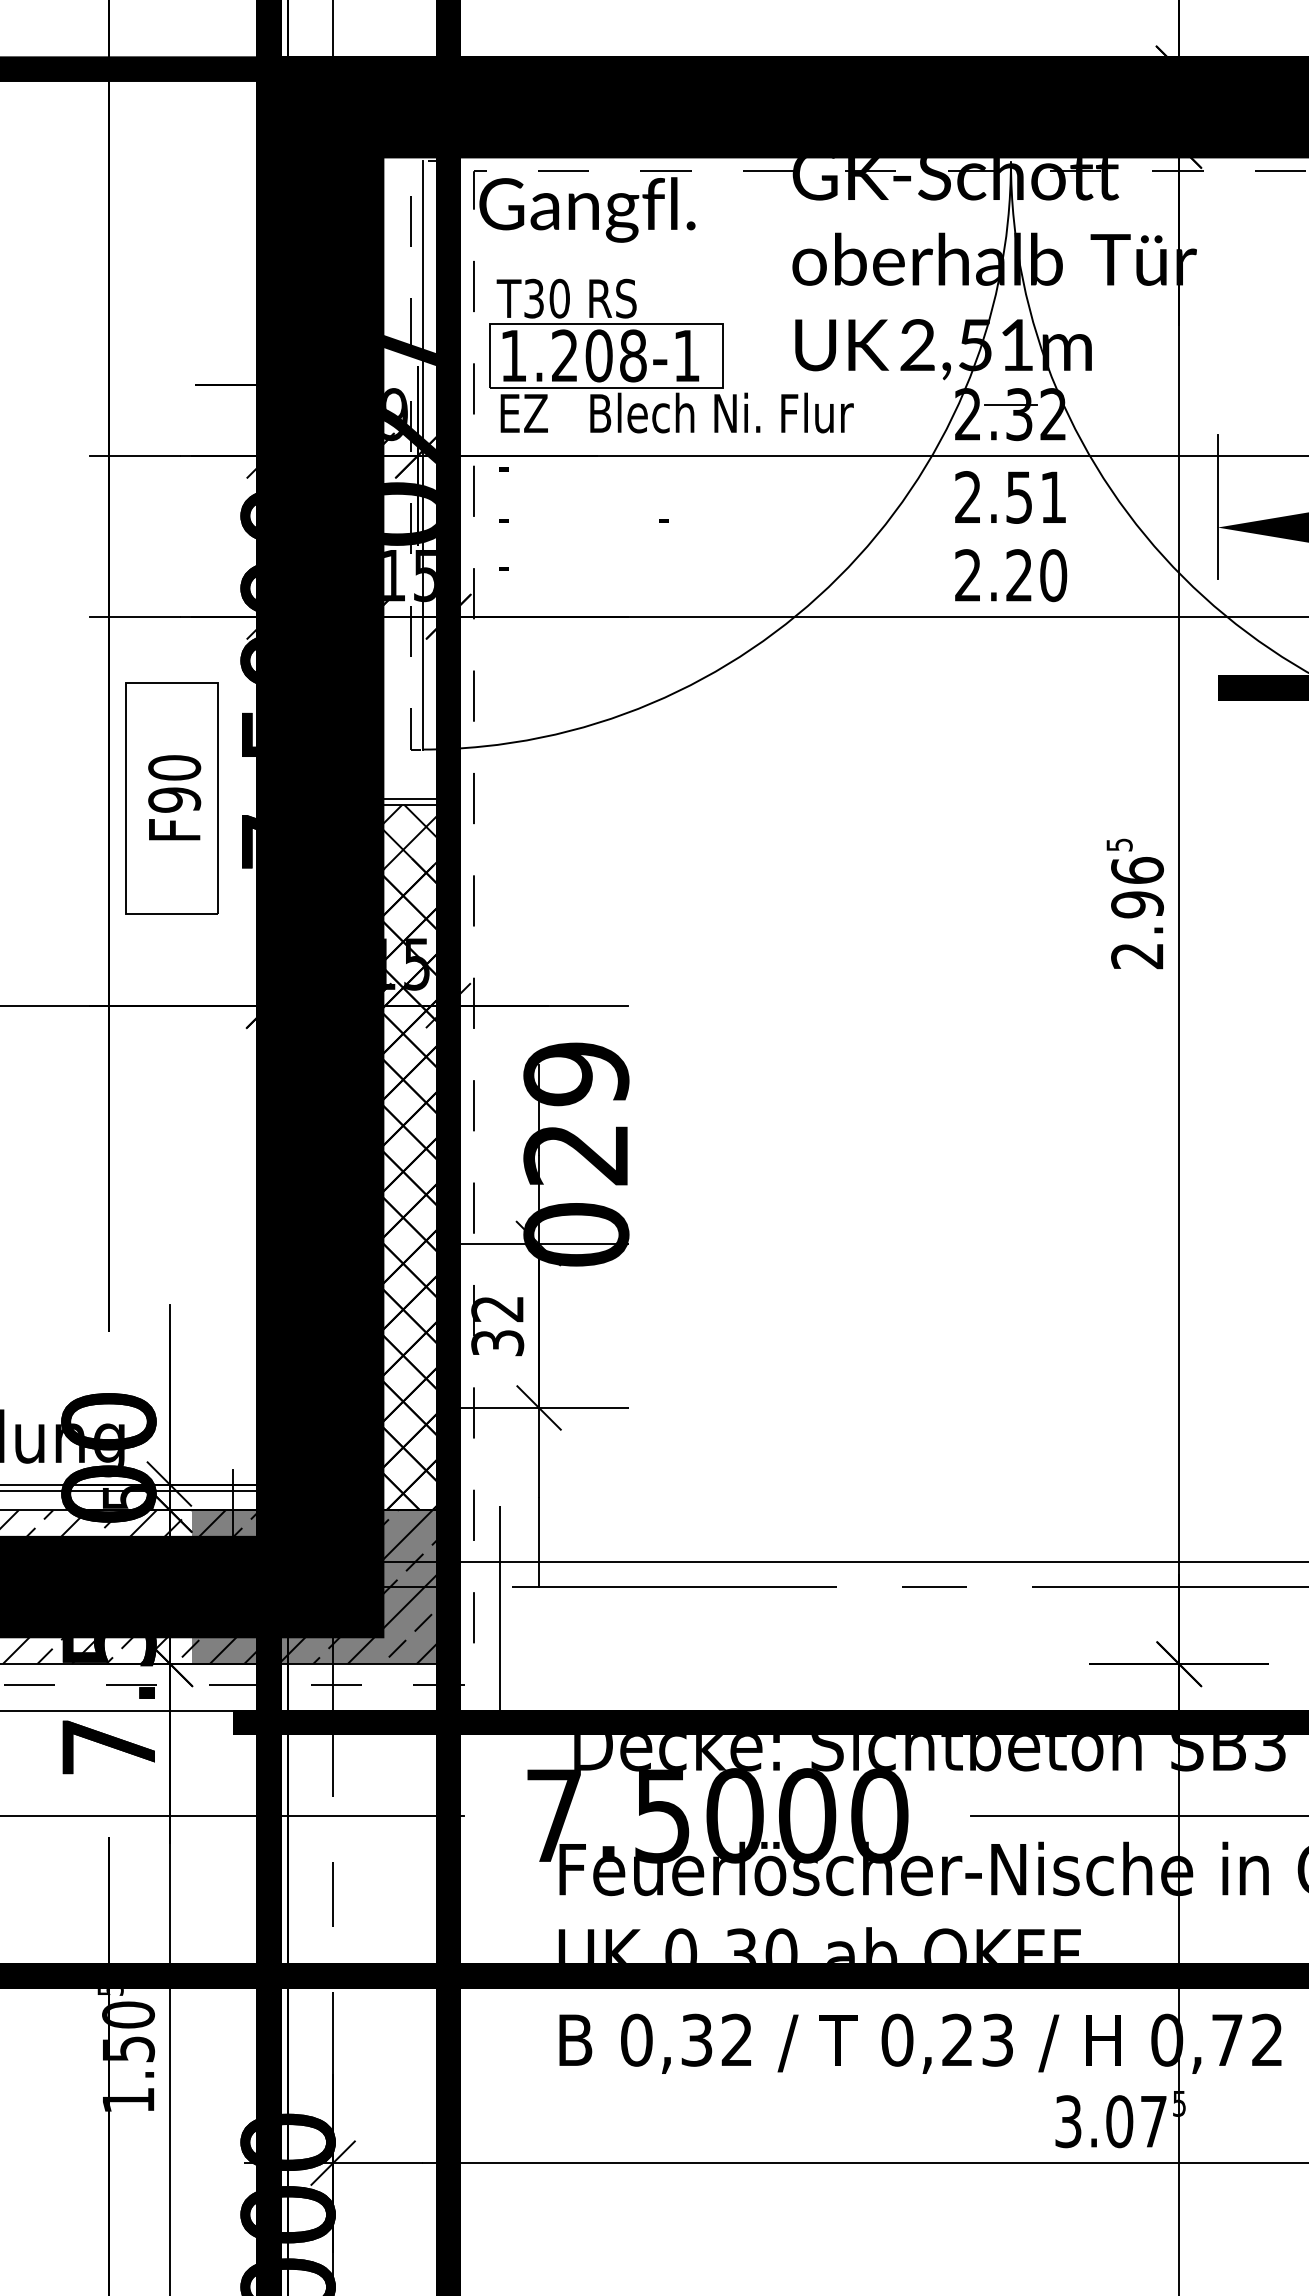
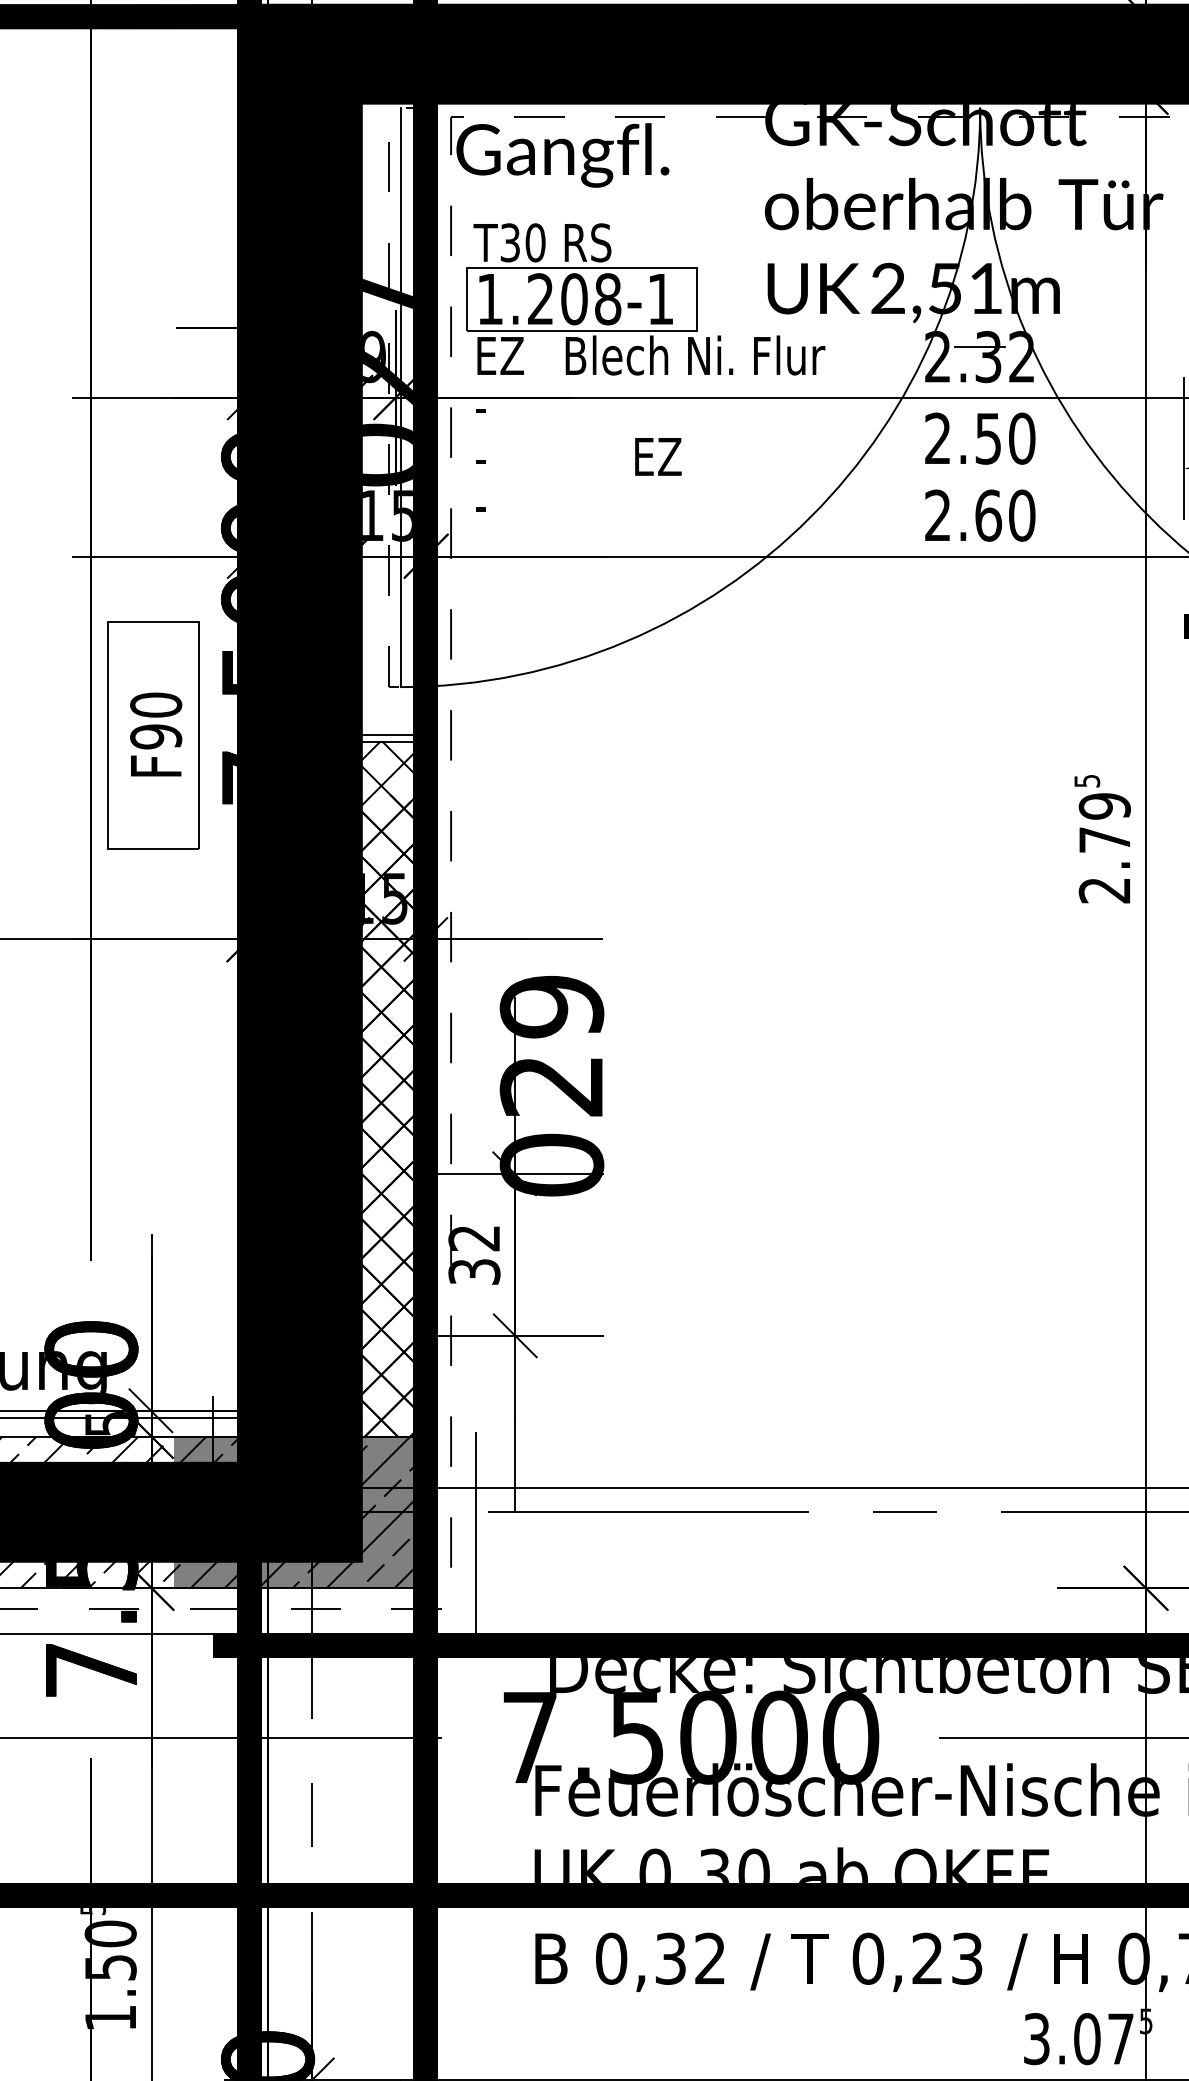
text: (1053, 497) -> (1022, 438), 2.51 -> 2.50
text: (683, 515) -> (657, 456), - -> EZ
text: (1019, 575) -> (988, 515), 2.20 -> 2.60
text: (1137, 887) -> (1104, 823), 2.96 -> 2.79

